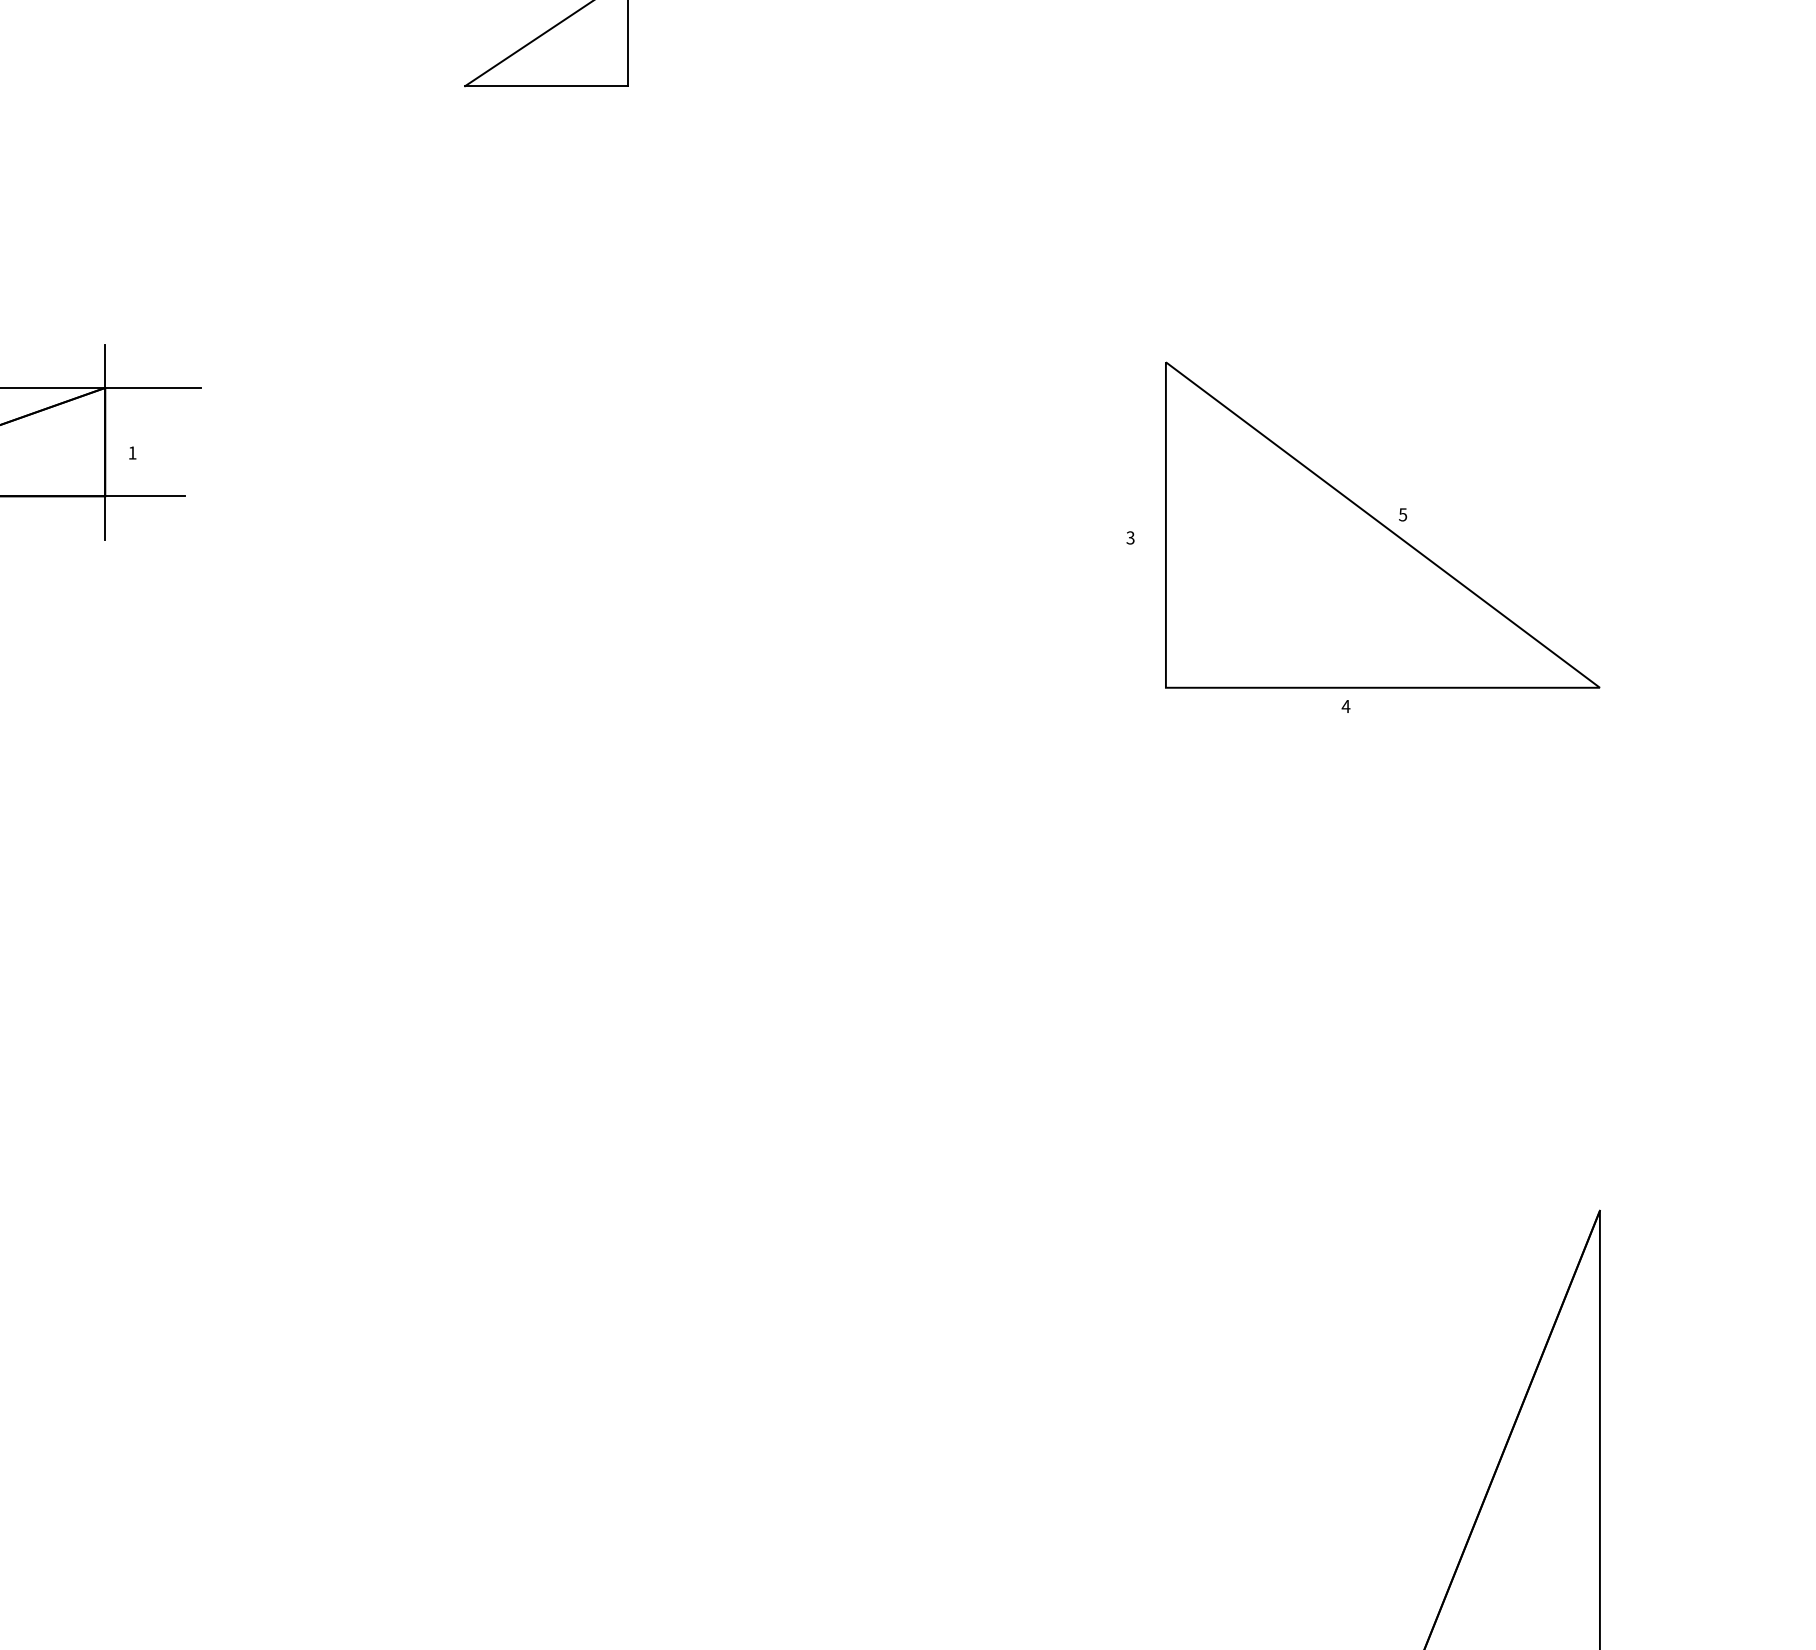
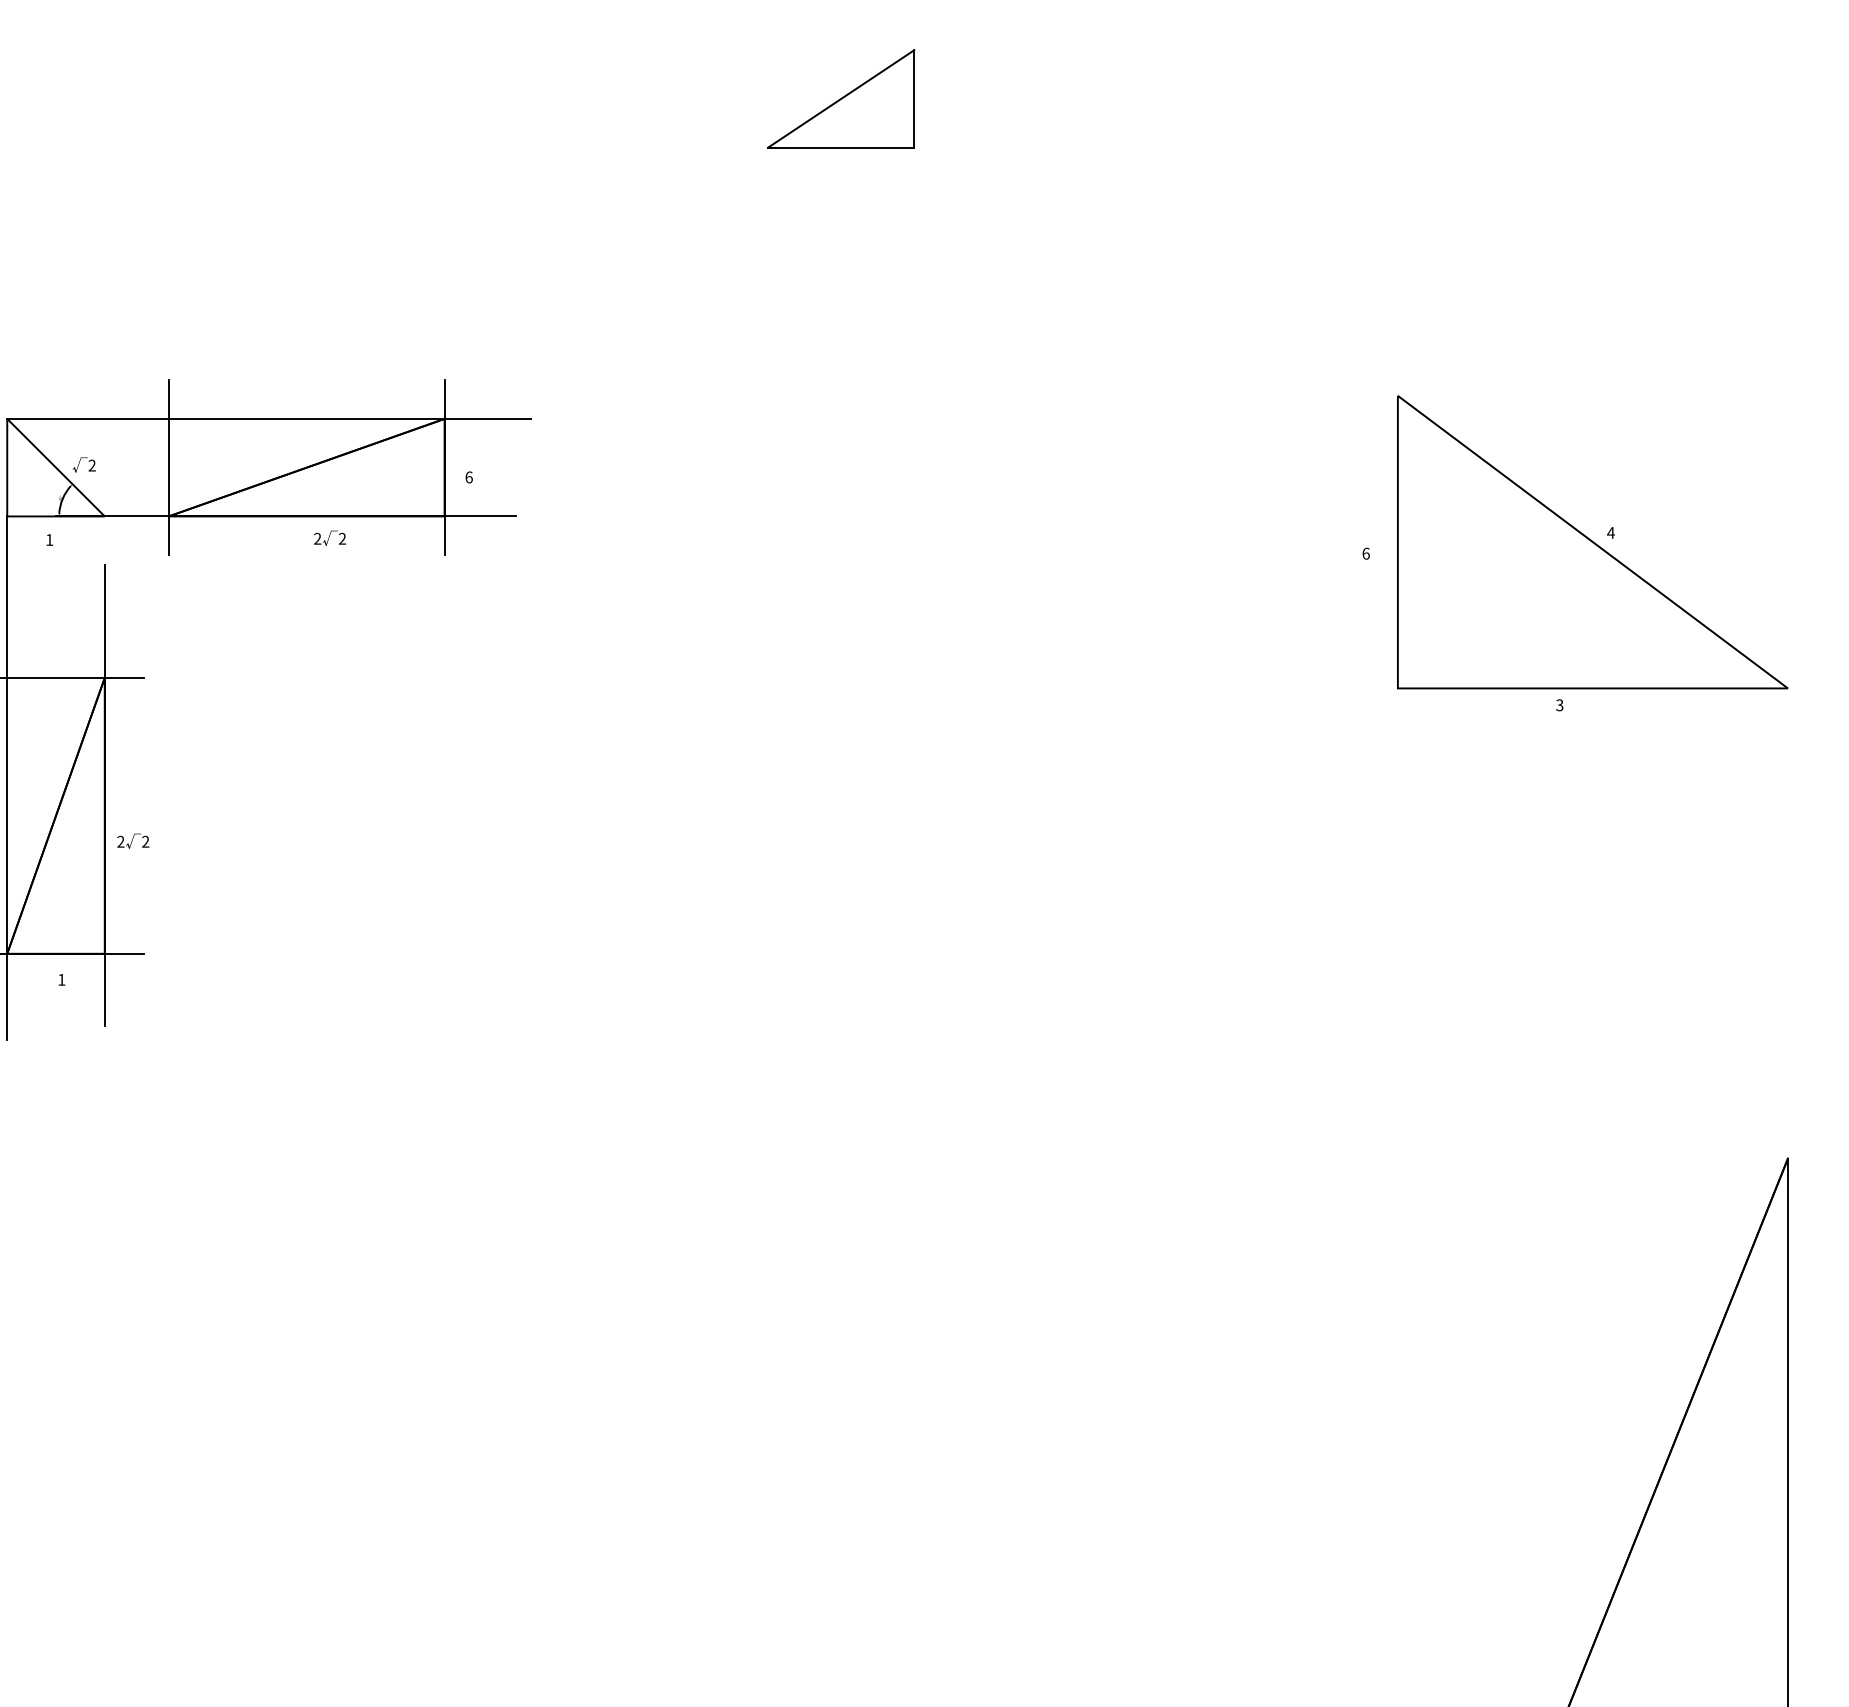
text: (131, 453) -> (468, 477), 1 -> 6
text: (1402, 514) -> (1610, 532), 5 -> 4
text: (1129, 537) -> (1365, 553), 3 -> 6
text: (1345, 706) -> (1559, 705), 4 -> 3

